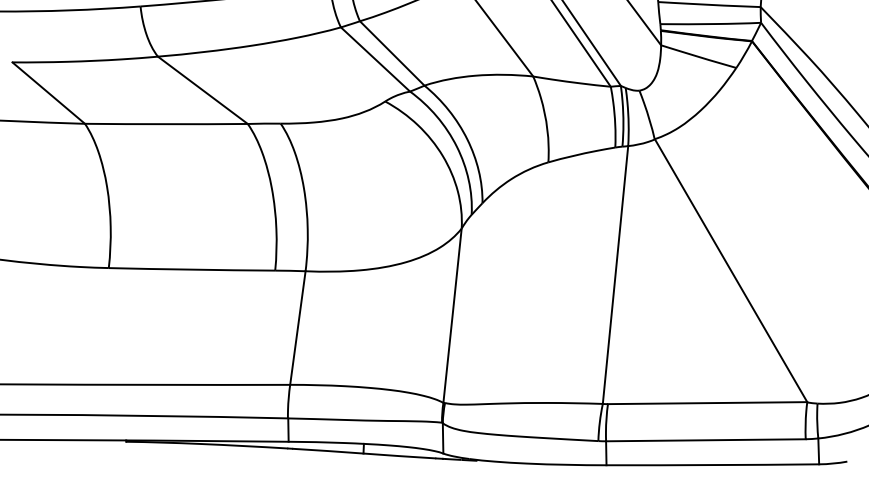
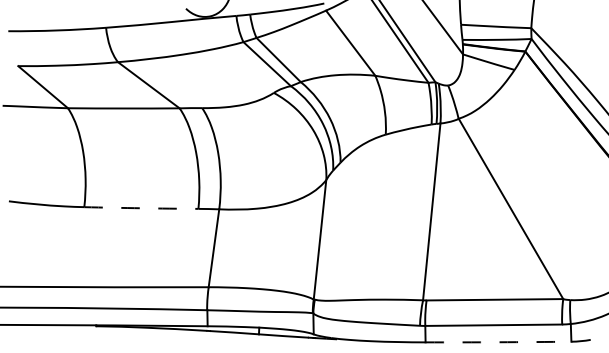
arc: (192, 270) -> (141, 208), solid -> dashed
arc: (712, 465) -> (498, 342), solid -> dashed

